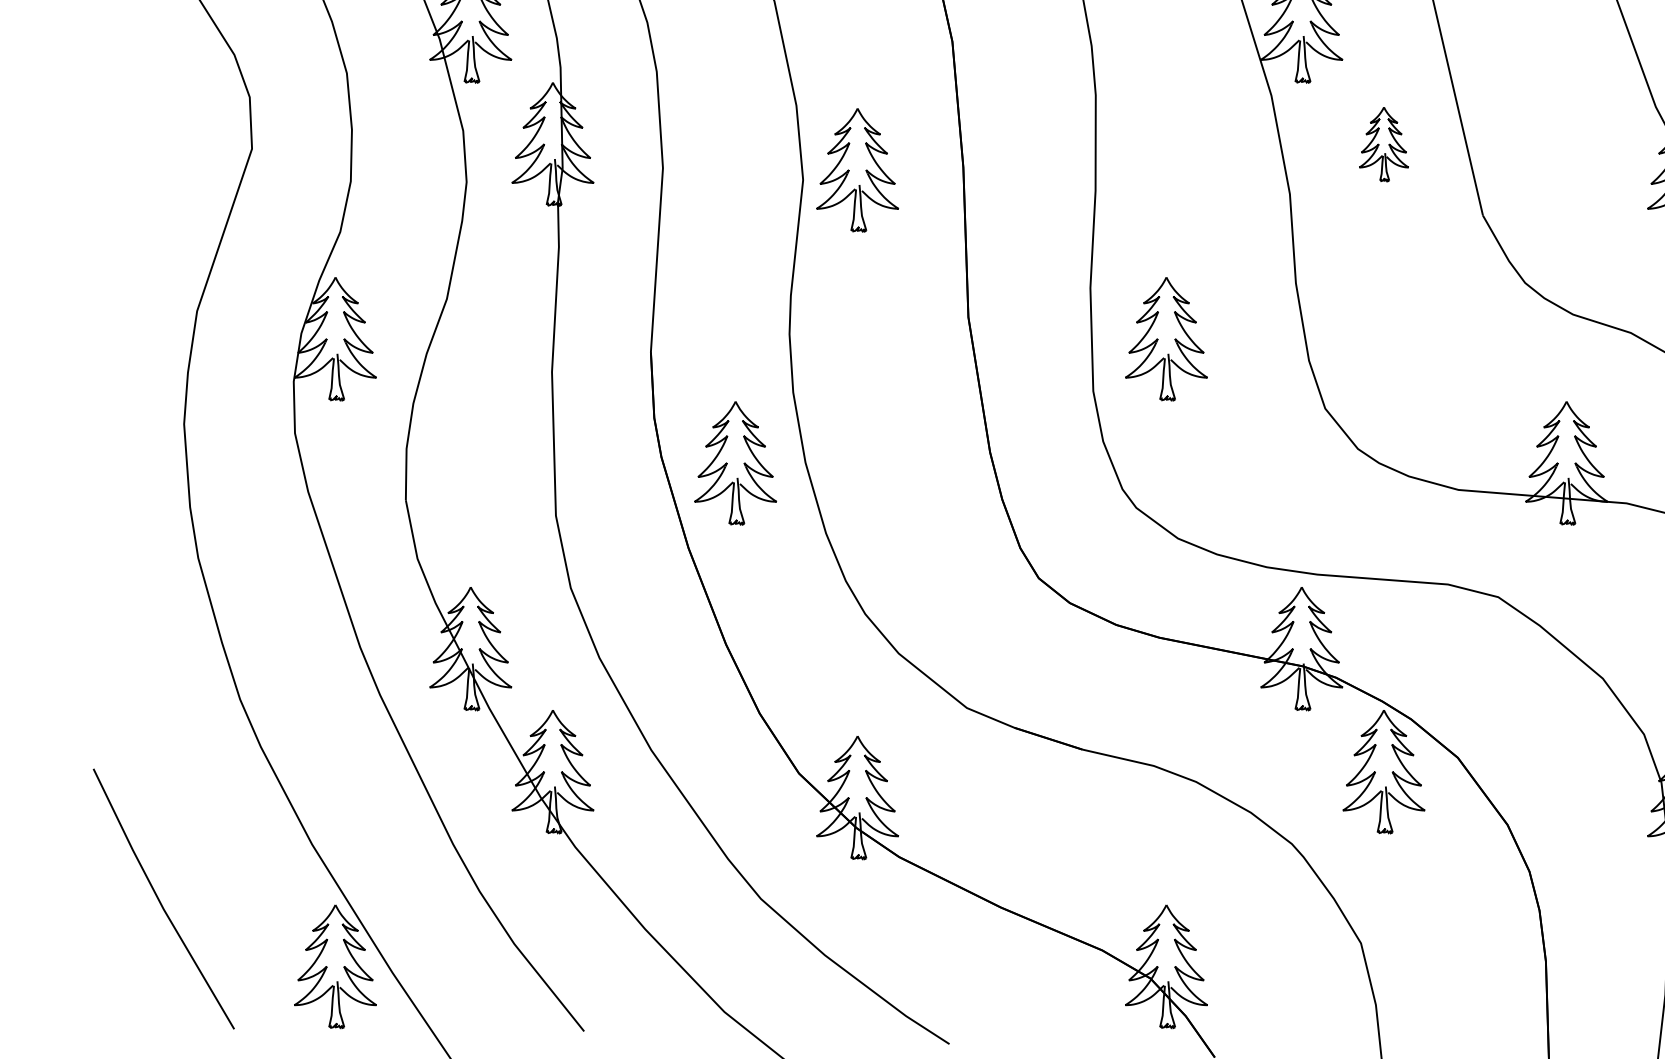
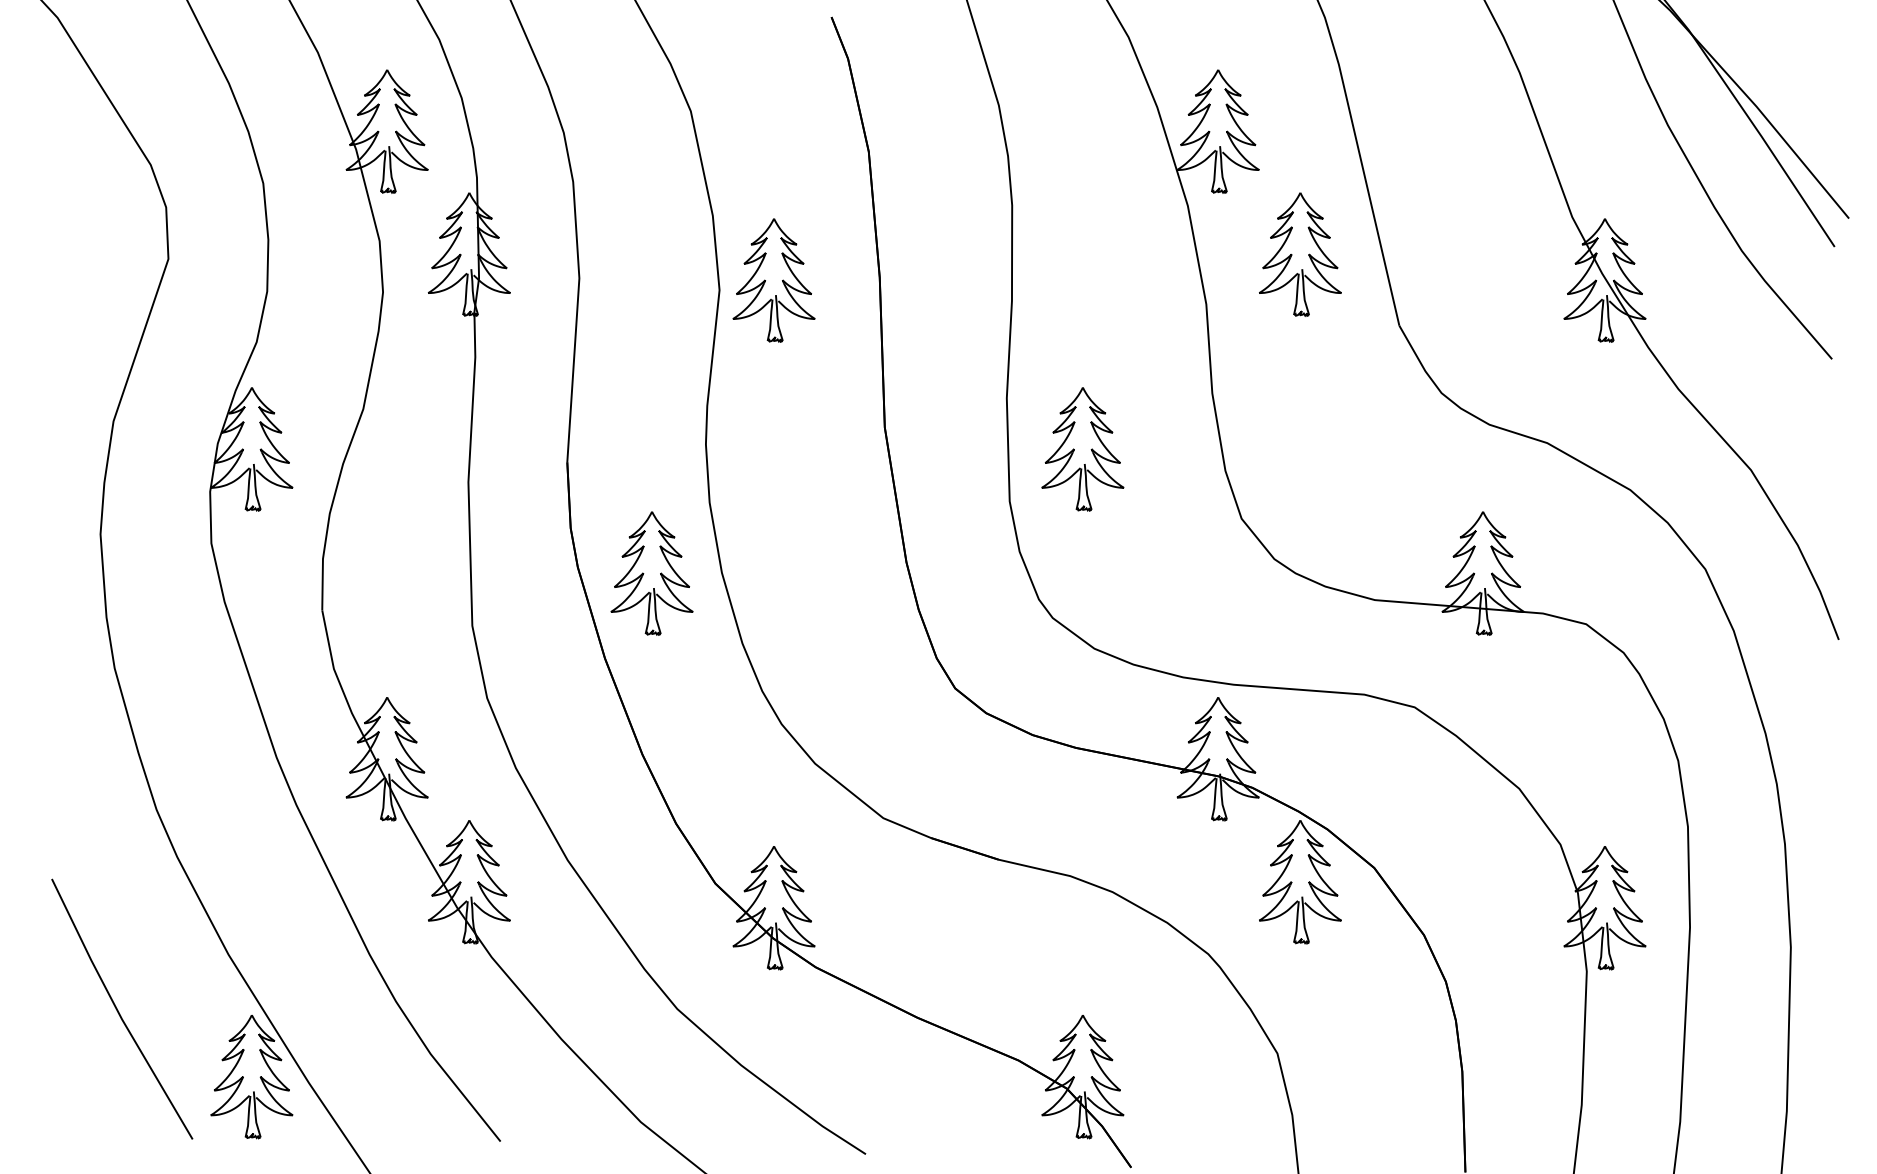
part: (1384, 144) -> (1300, 254), size x1.67
line: (160, 900) -> (118, 1010), moved

